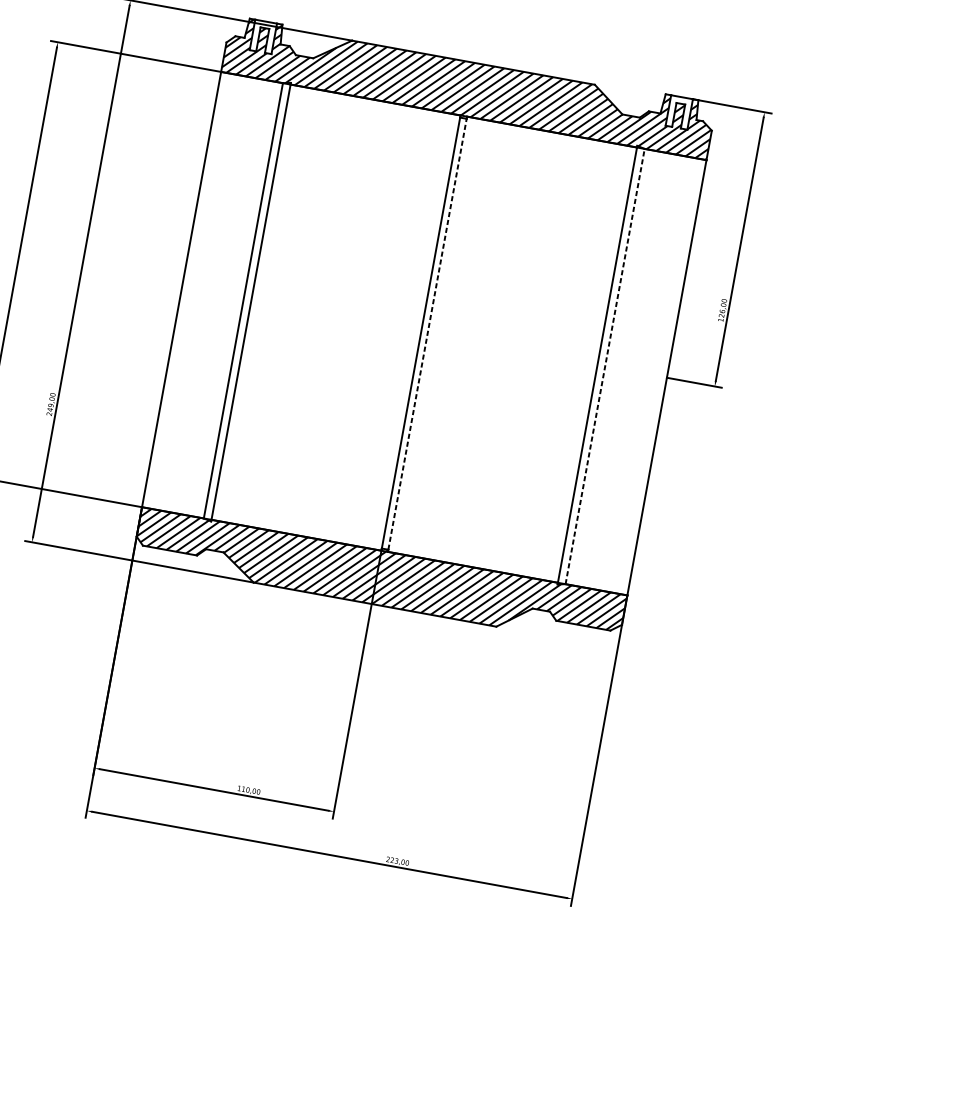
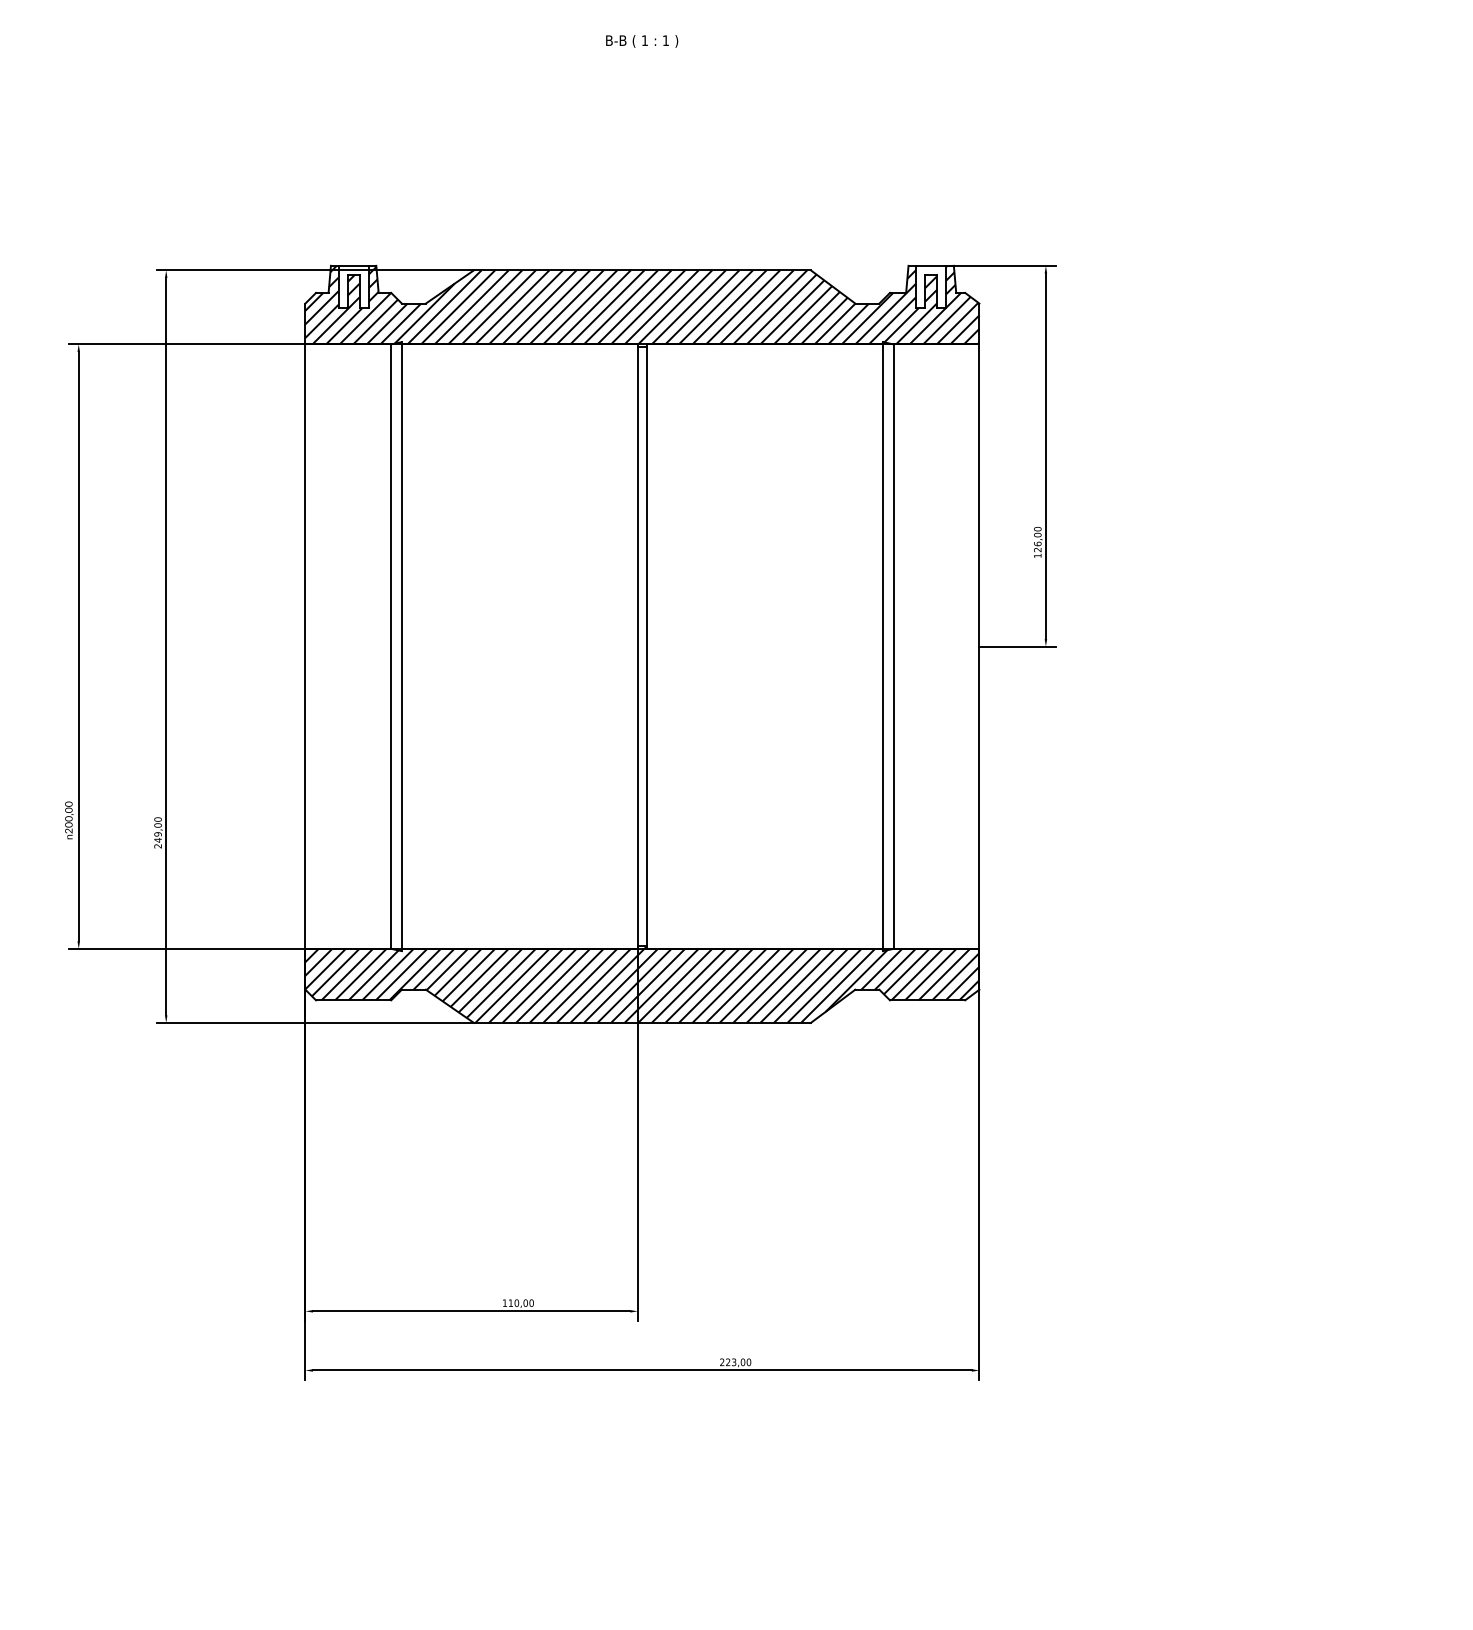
line: (427, 334) -> (646, 646), dashed -> solid
line: (605, 366) -> (893, 646), dashed -> solid

